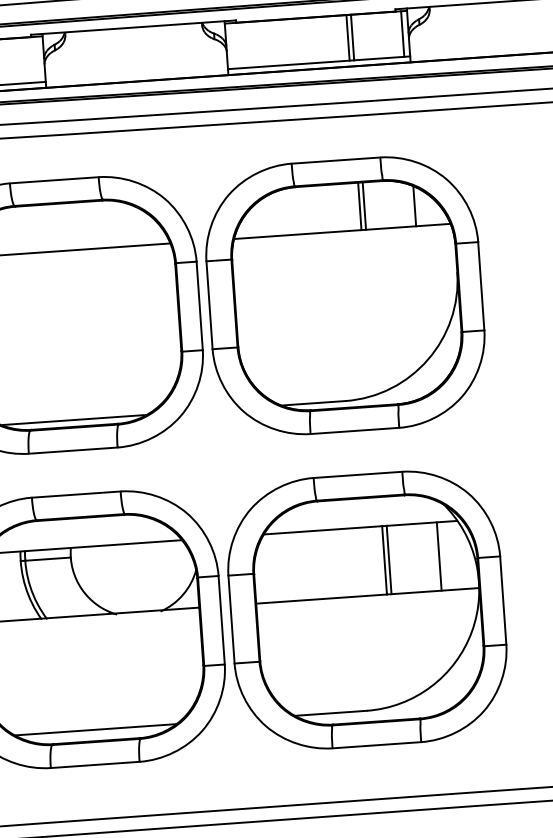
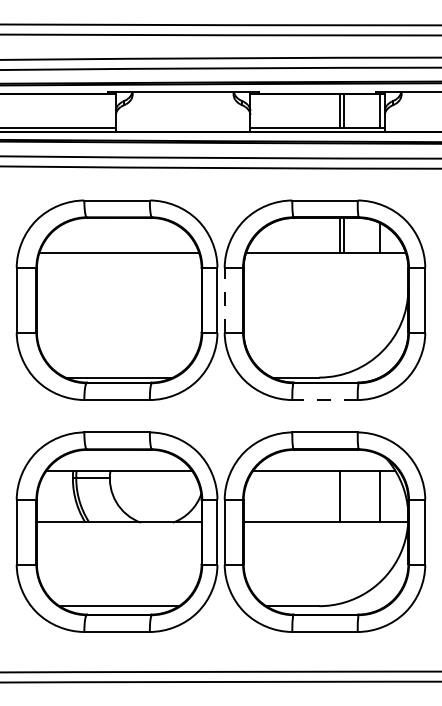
line: (209, 304) -> (224, 299), solid -> dashed
line: (355, 431) -> (325, 400), solid -> dashed
line: (389, 559) -> (343, 496), removed

